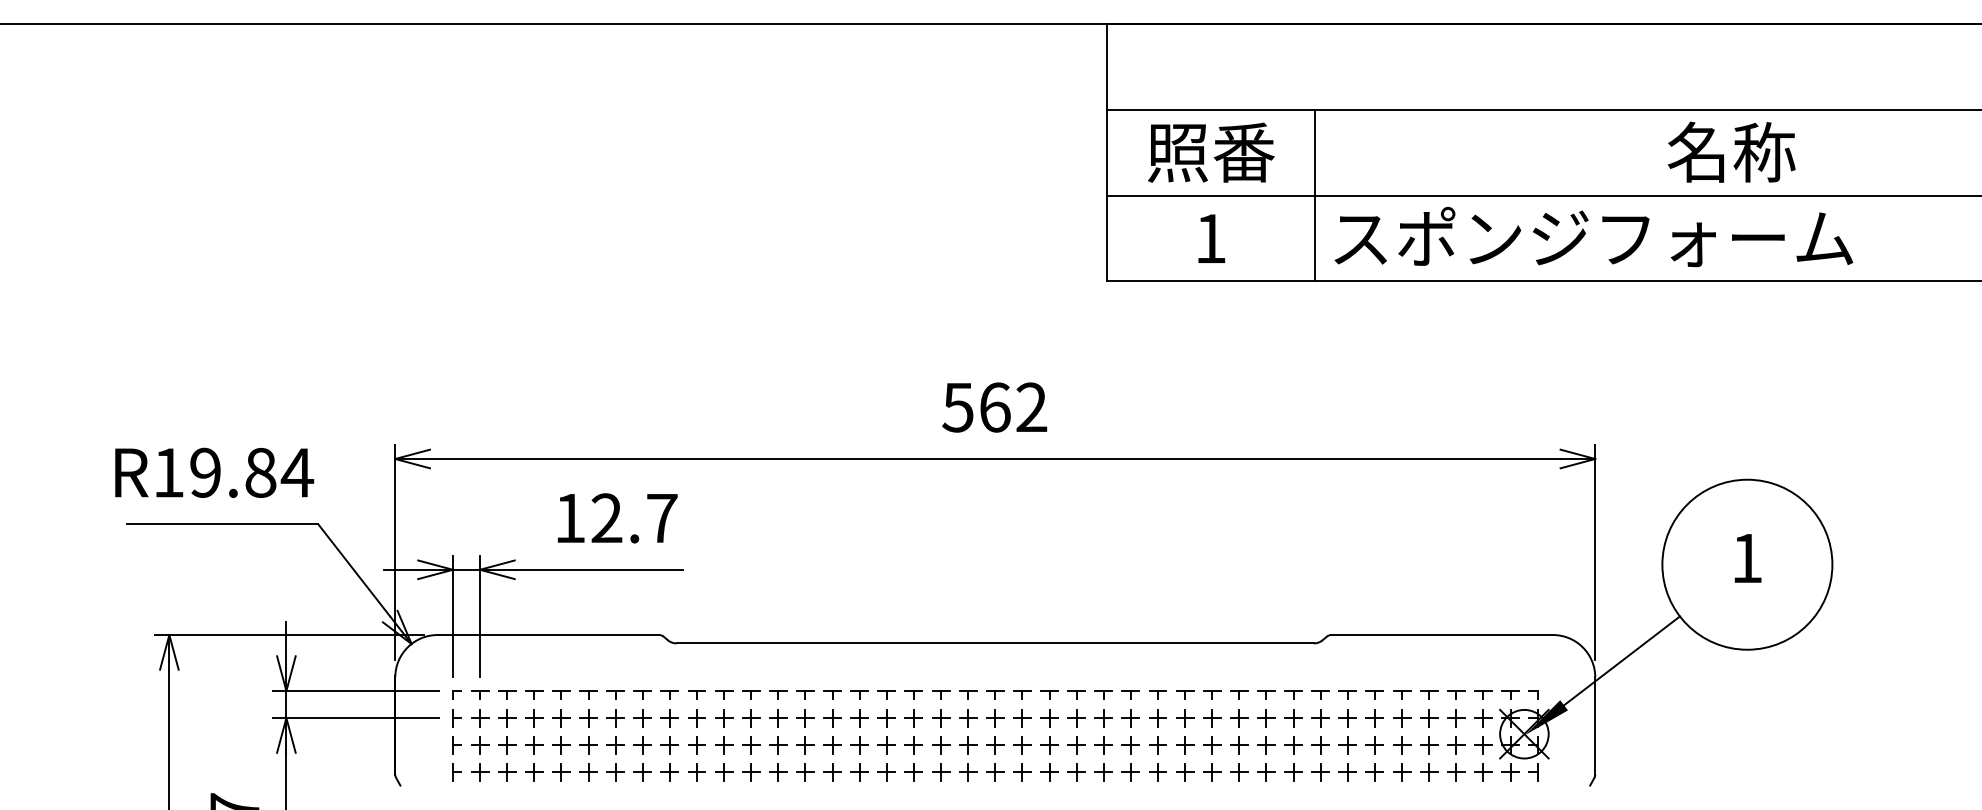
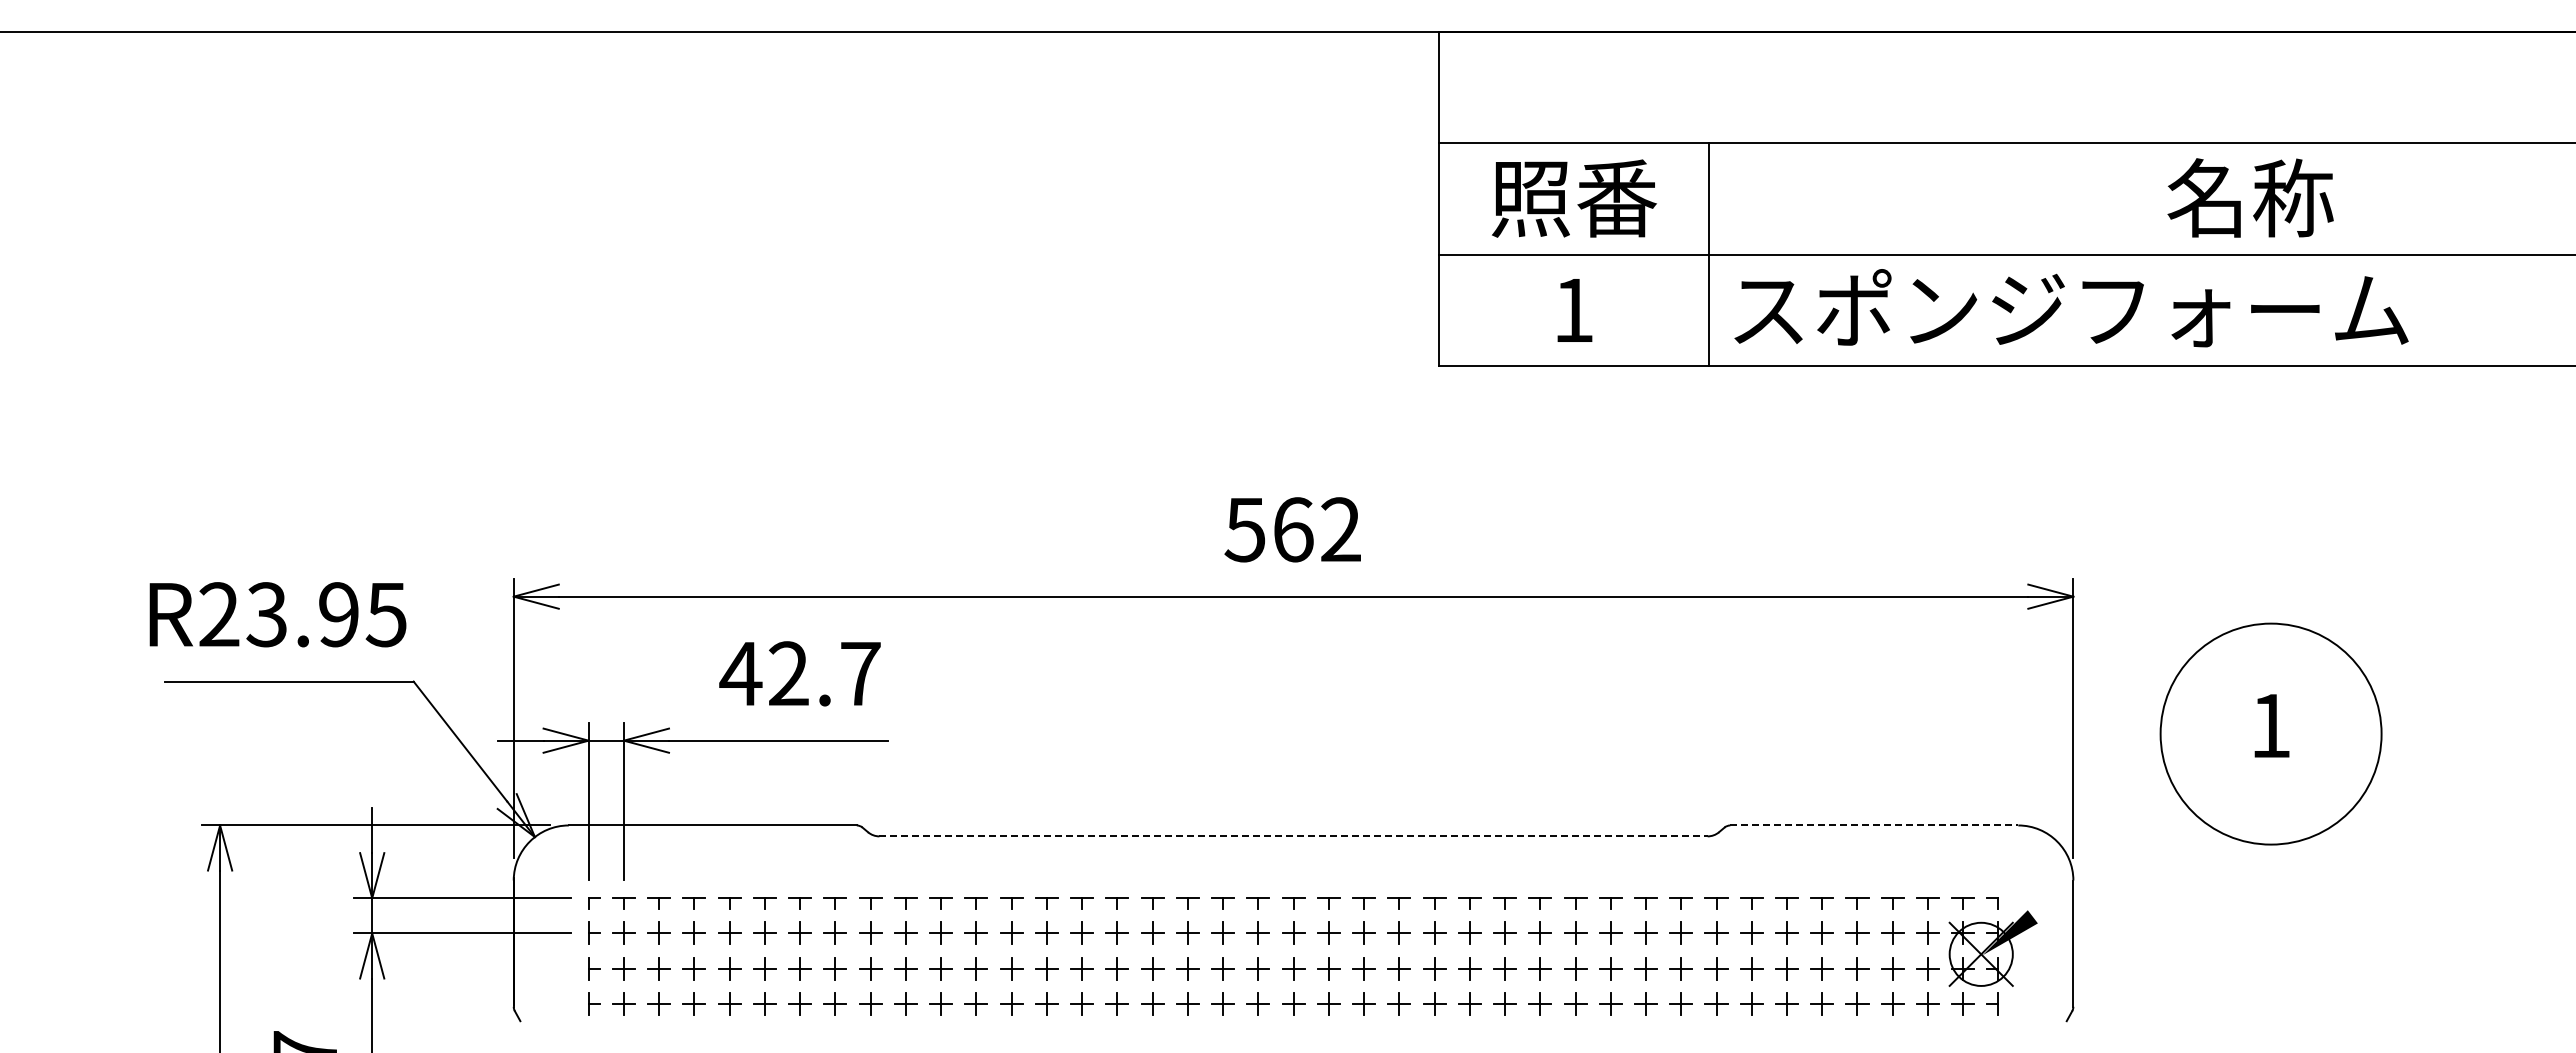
text: (233, 472) -> (303, 614), R19.84 -> R23.95
text: (569, 518) -> (740, 673), 12.7 -> 42.7
line: (1442, 635) -> (1874, 825), solid -> dashed
line: (996, 643) -> (1294, 836), solid -> dashed
line: (1621, 660) -> (2107, 858), removed

